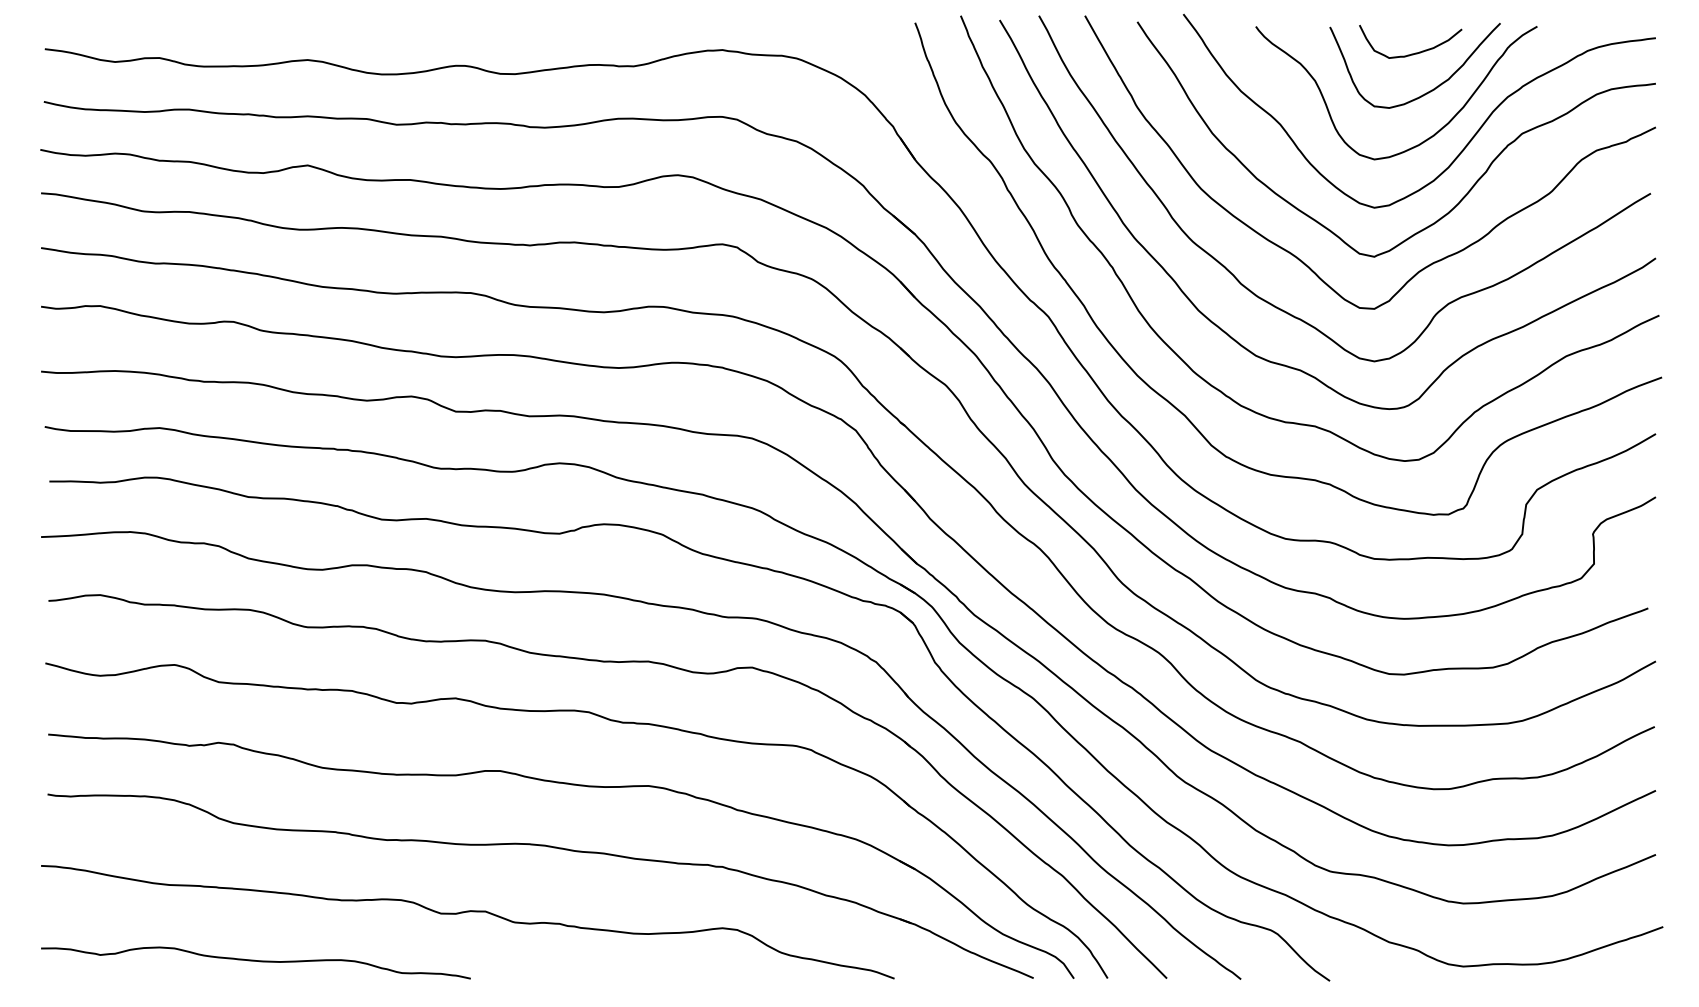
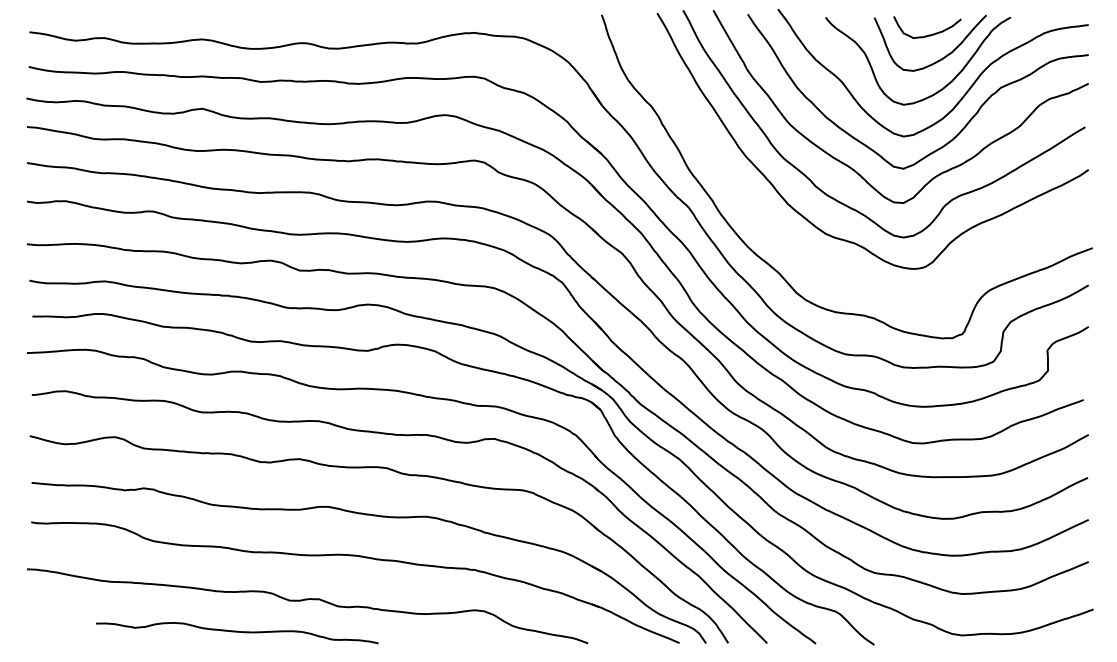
curve: (1200, 374) -> (789, 246), removed
curve: (256, 962) -> (237, 632), moved

